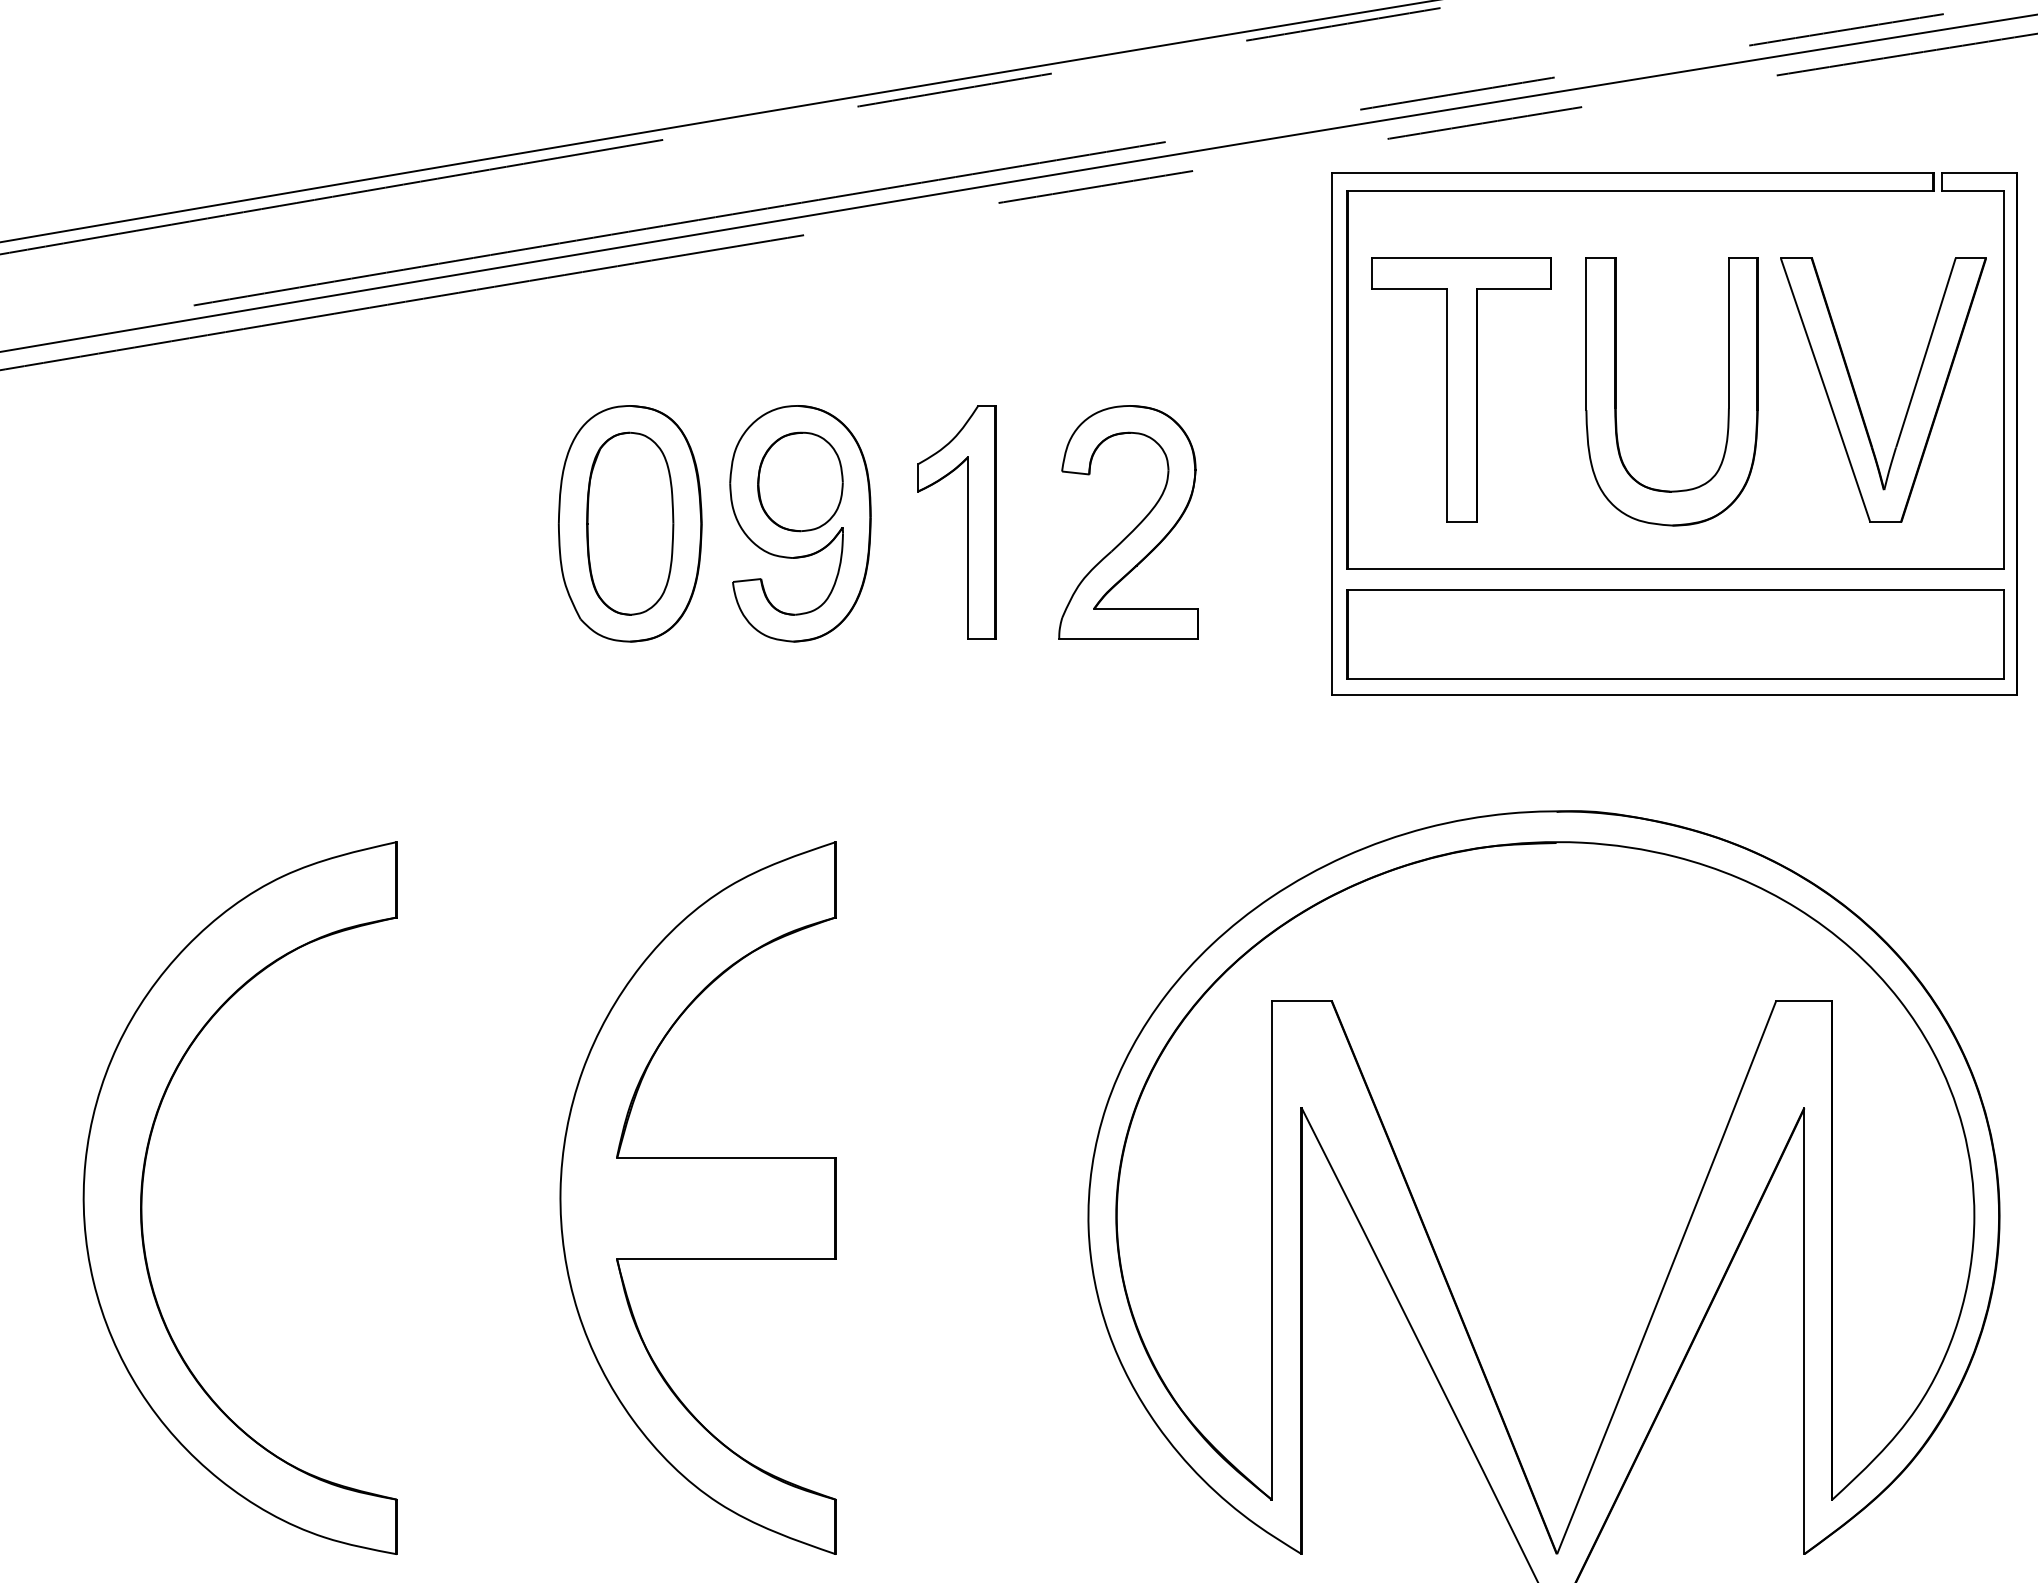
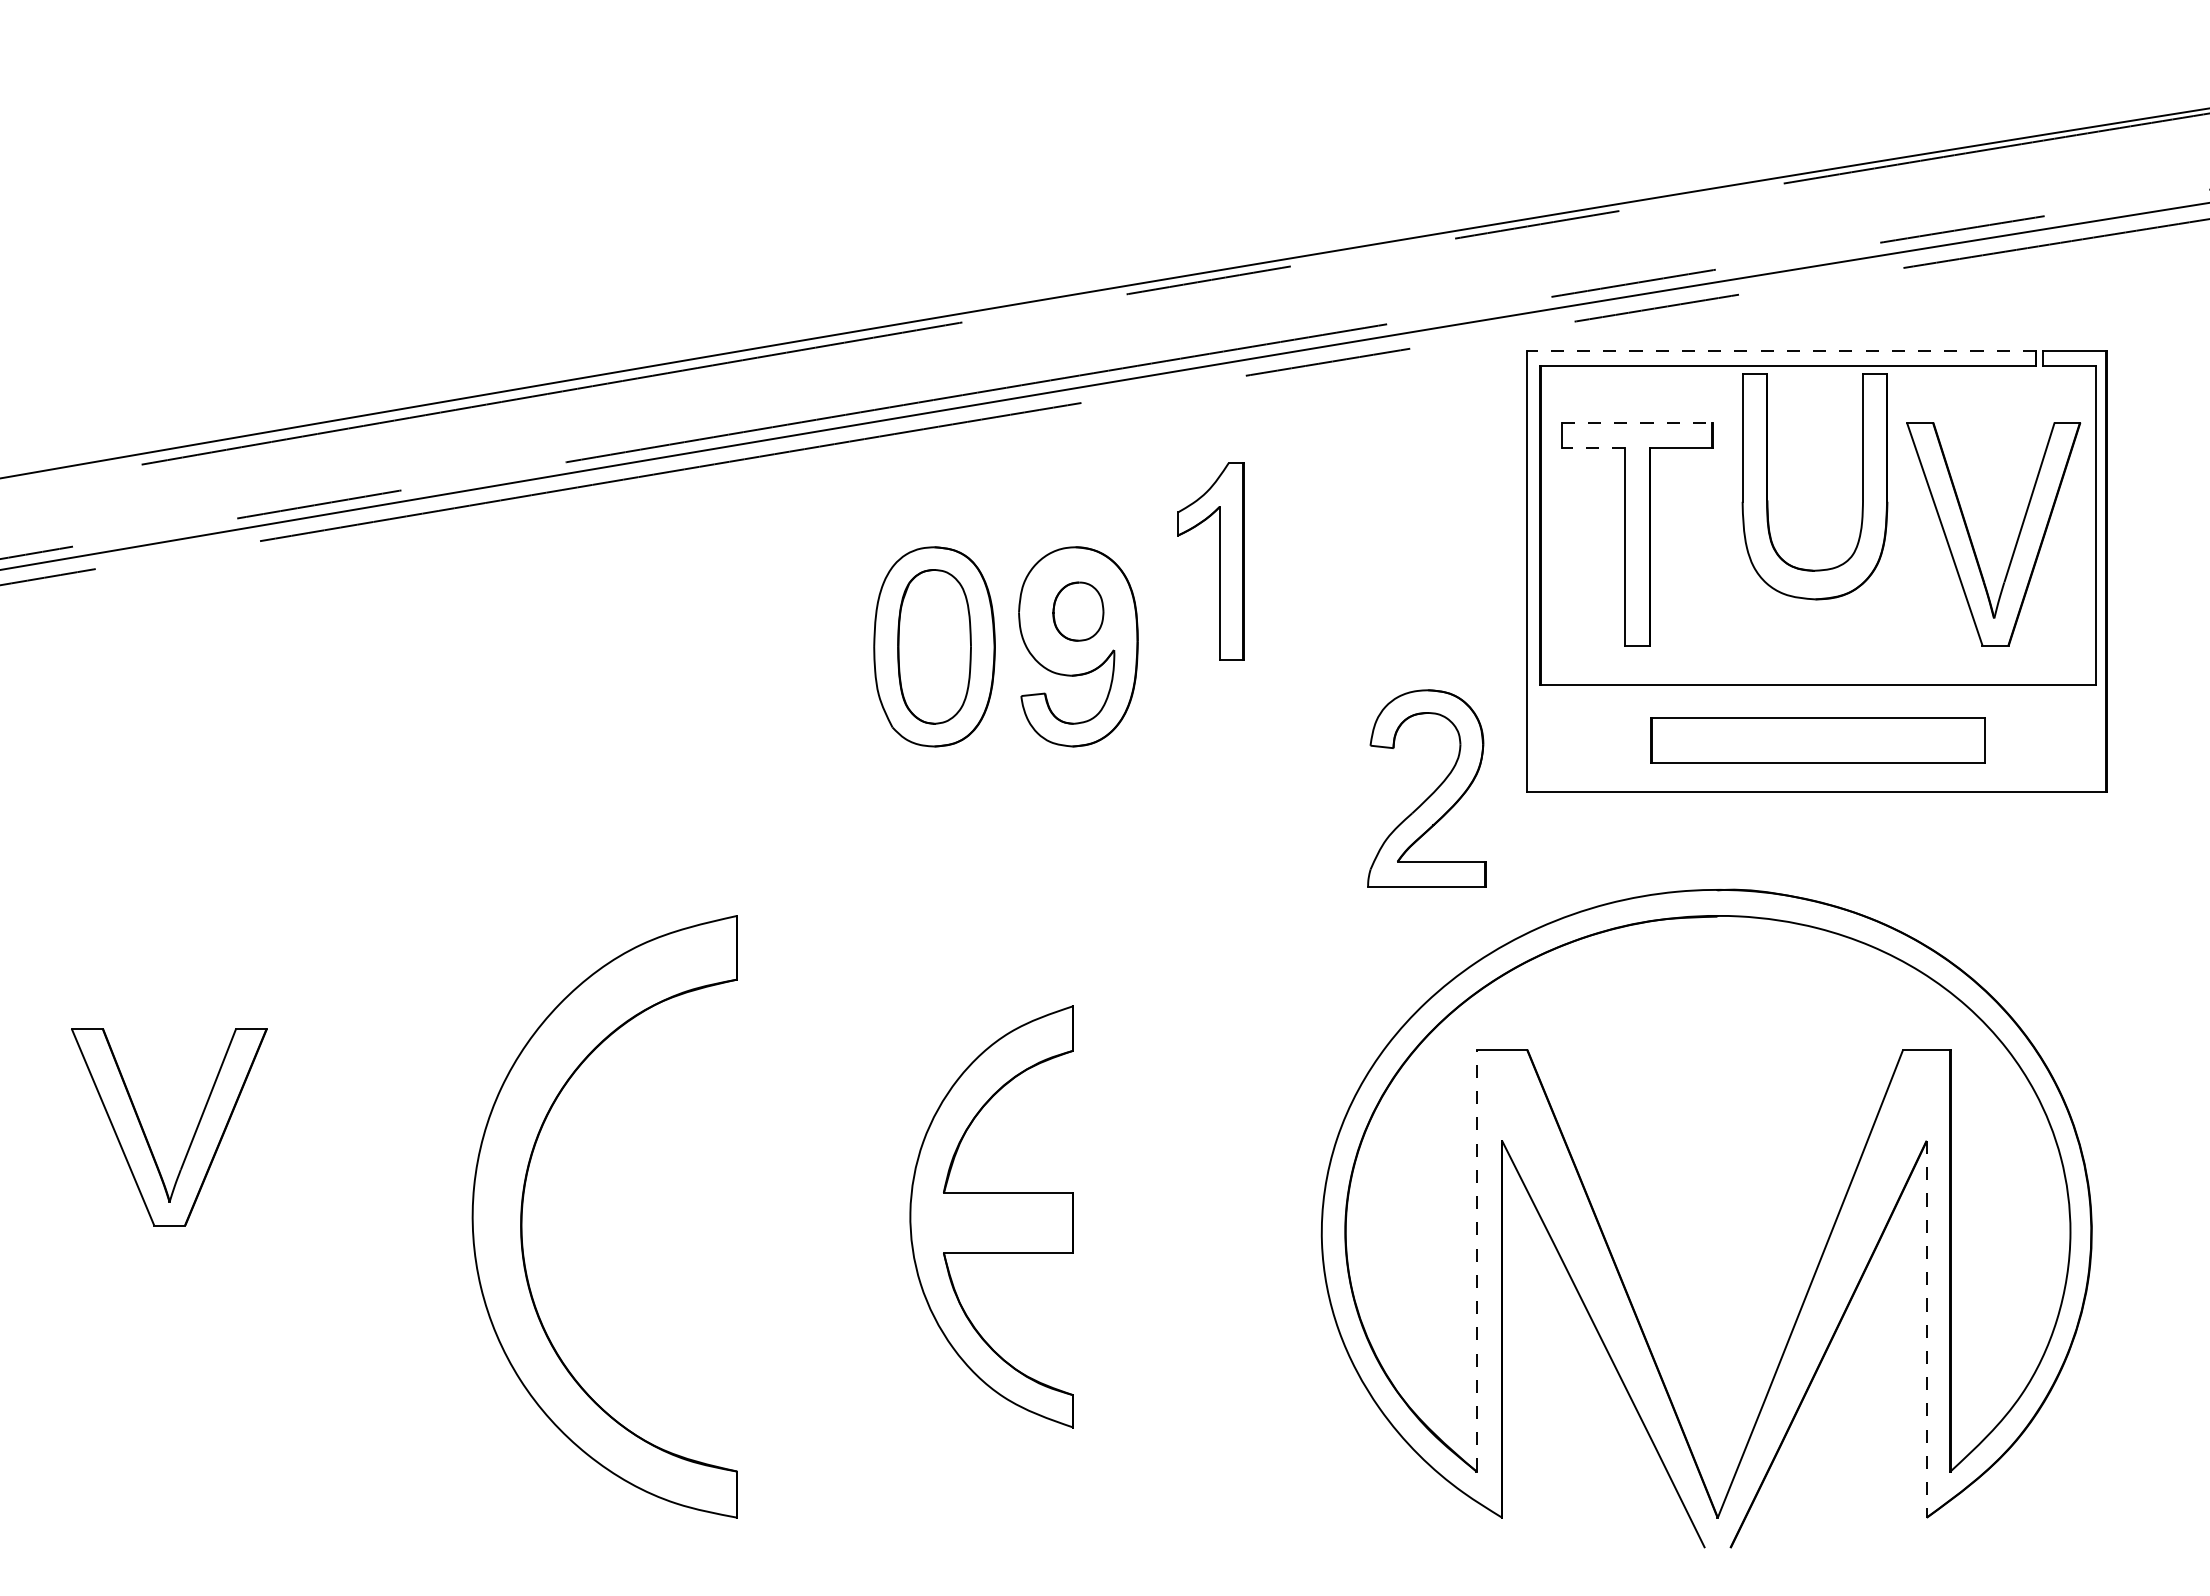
line: (1632, 173) -> (1781, 350), solid -> dashed
line: (1462, 258) -> (1637, 422), solid -> dashed
line: (1409, 289) -> (1593, 448), solid -> dashed
part: (1615, 391) -> (1767, 486), moved
part: (800, 481) -> (1078, 611), size x0.7
part: (967, 522) -> (1219, 561), moved
part: (1134, 528) -> (1431, 793), moved
part: (1675, 634) -> (1817, 740), size x0.6
part: (697, 1197) -> (991, 1216), size x0.7
line: (1271, 1249) -> (1476, 1260), solid -> dashed
line: (1804, 1331) -> (1926, 1329), solid -> dashed

